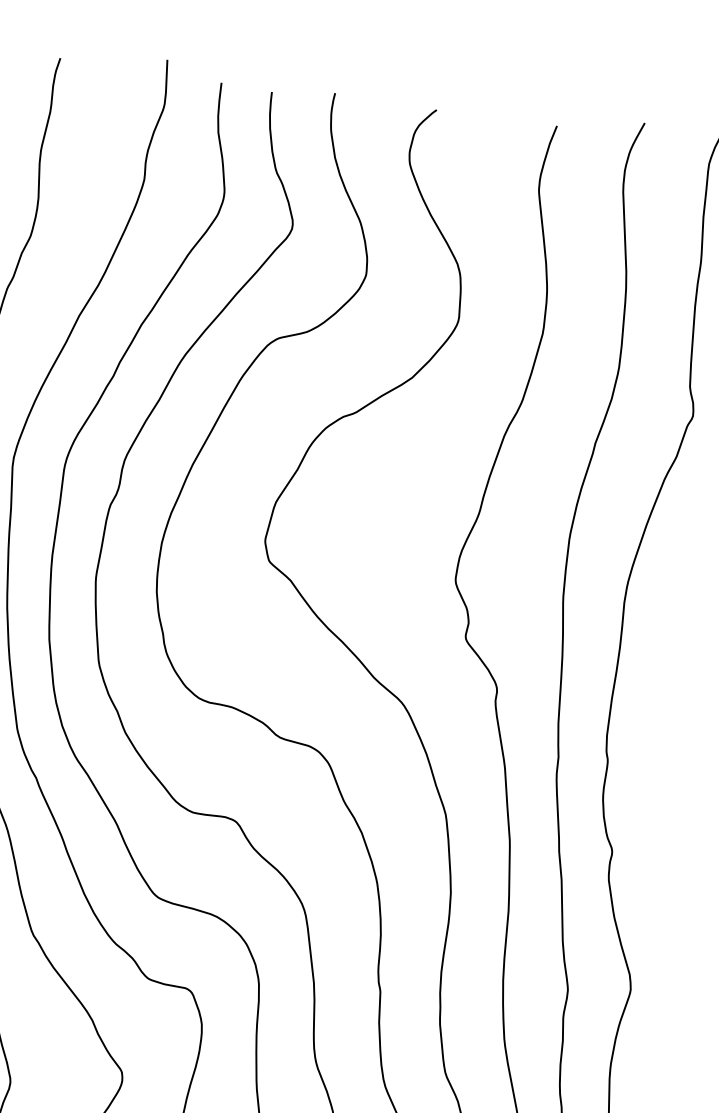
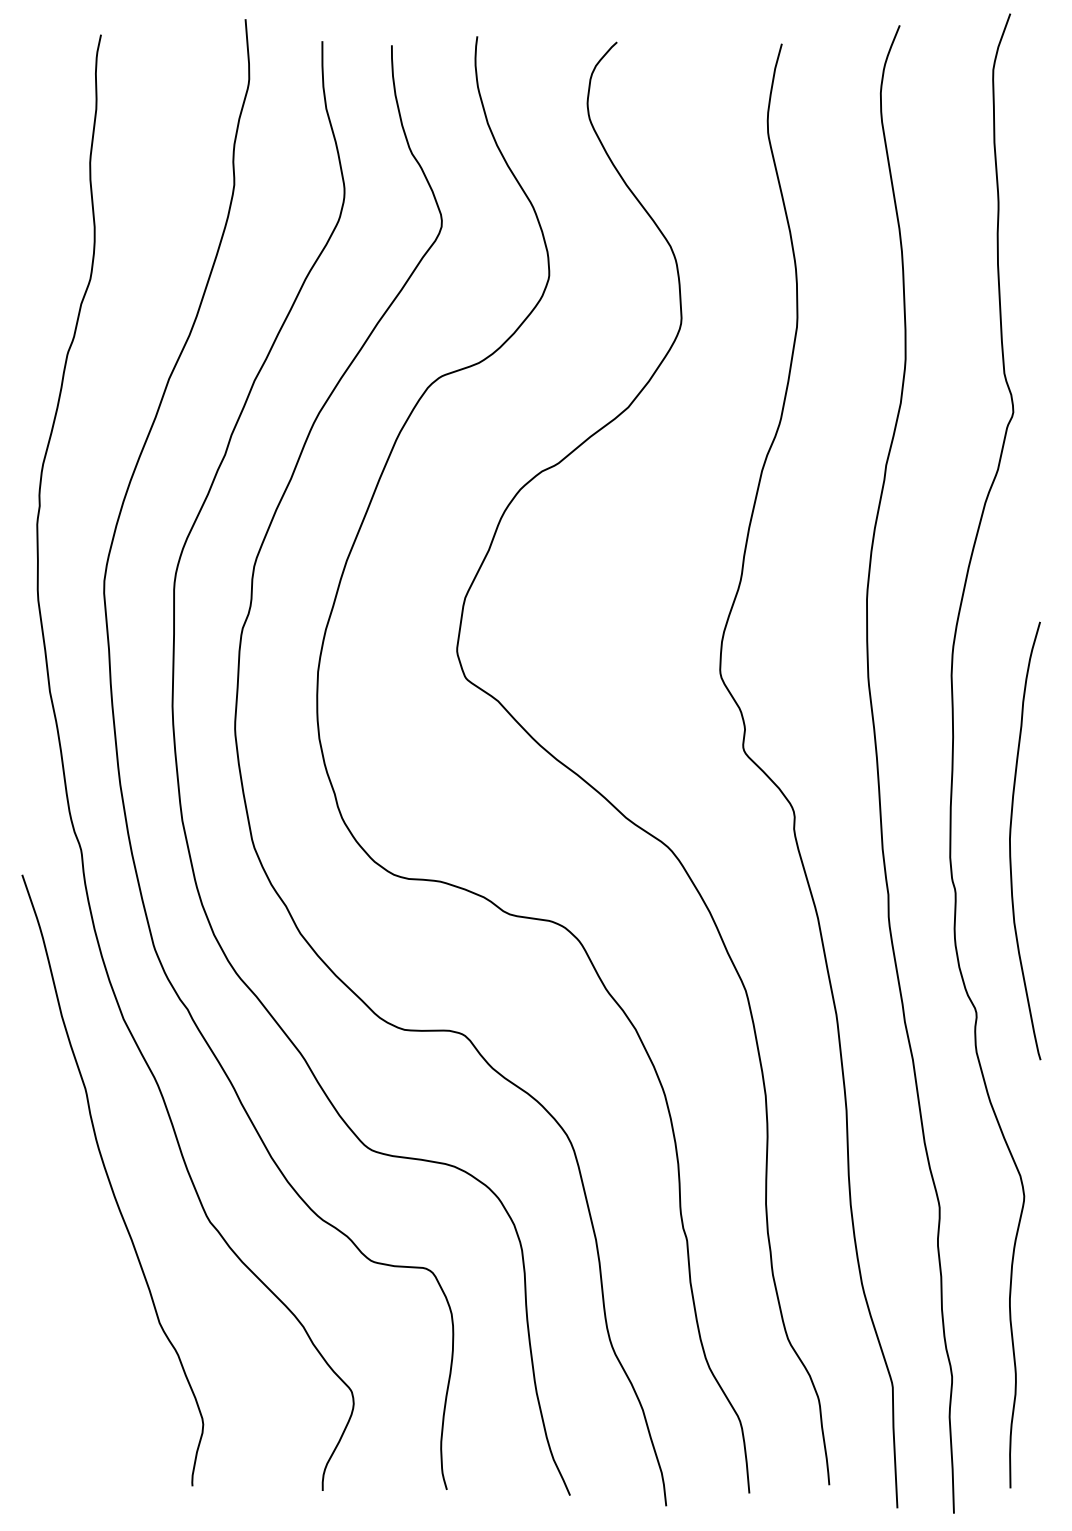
curve: (652, 728) -> (1010, 840), added

